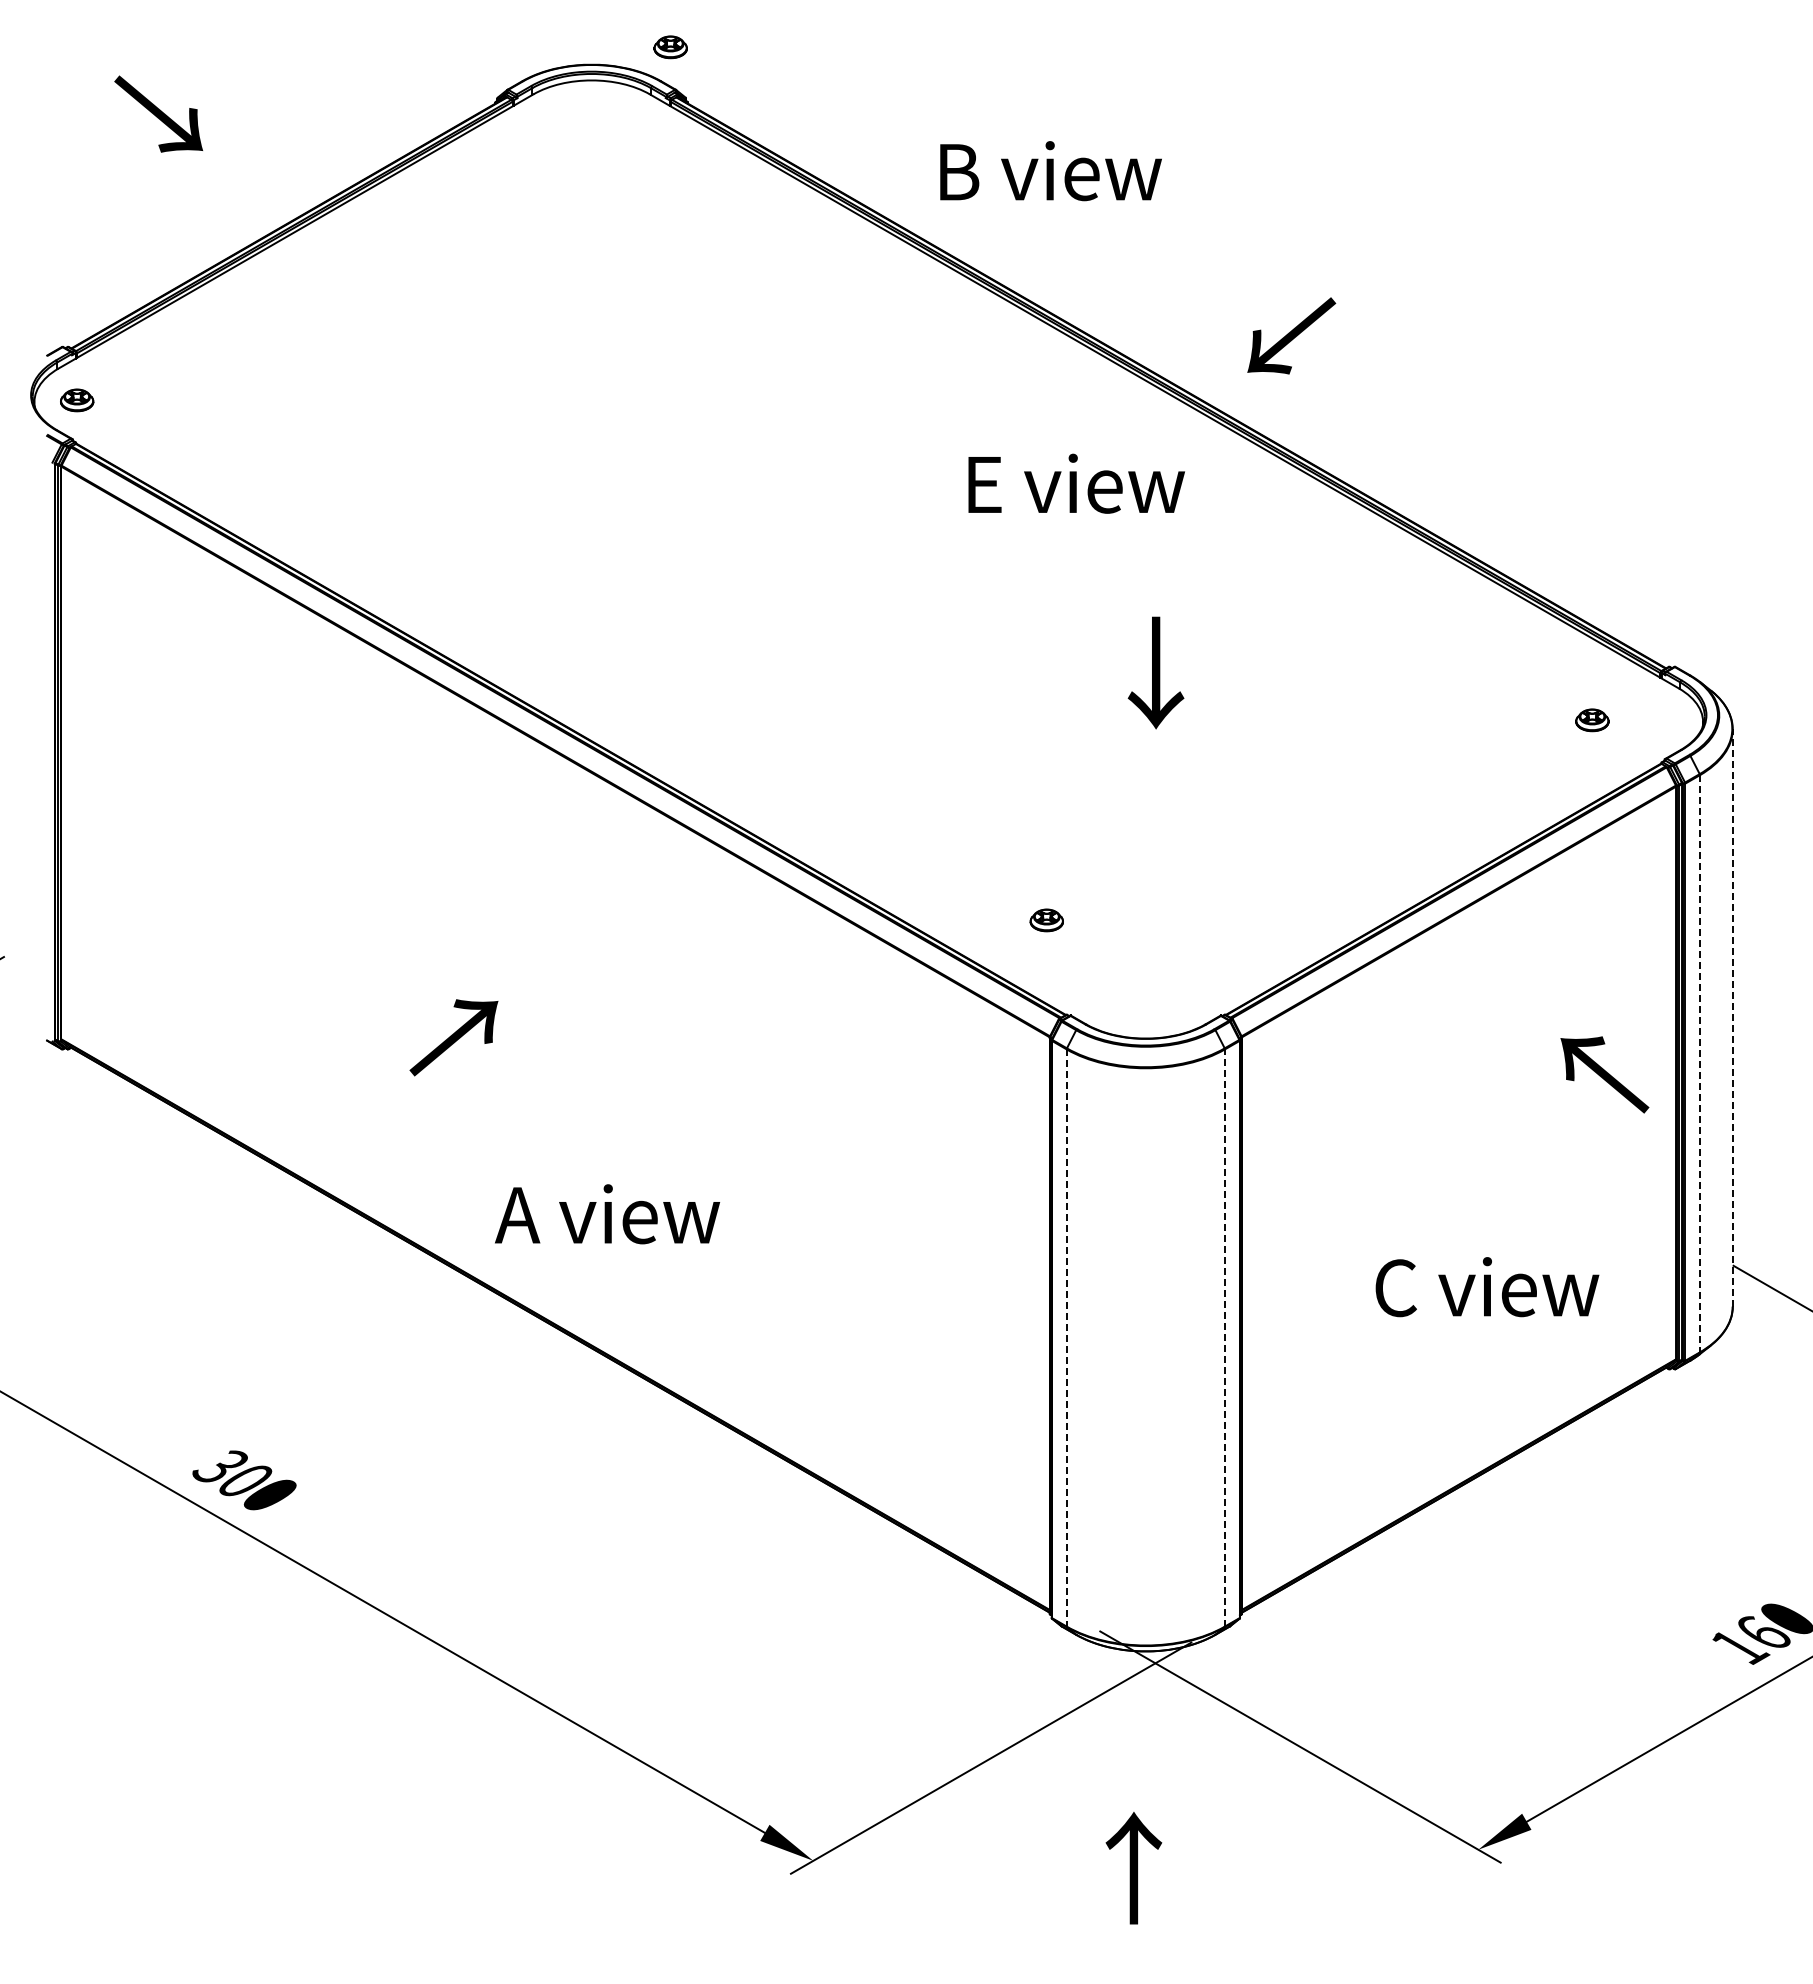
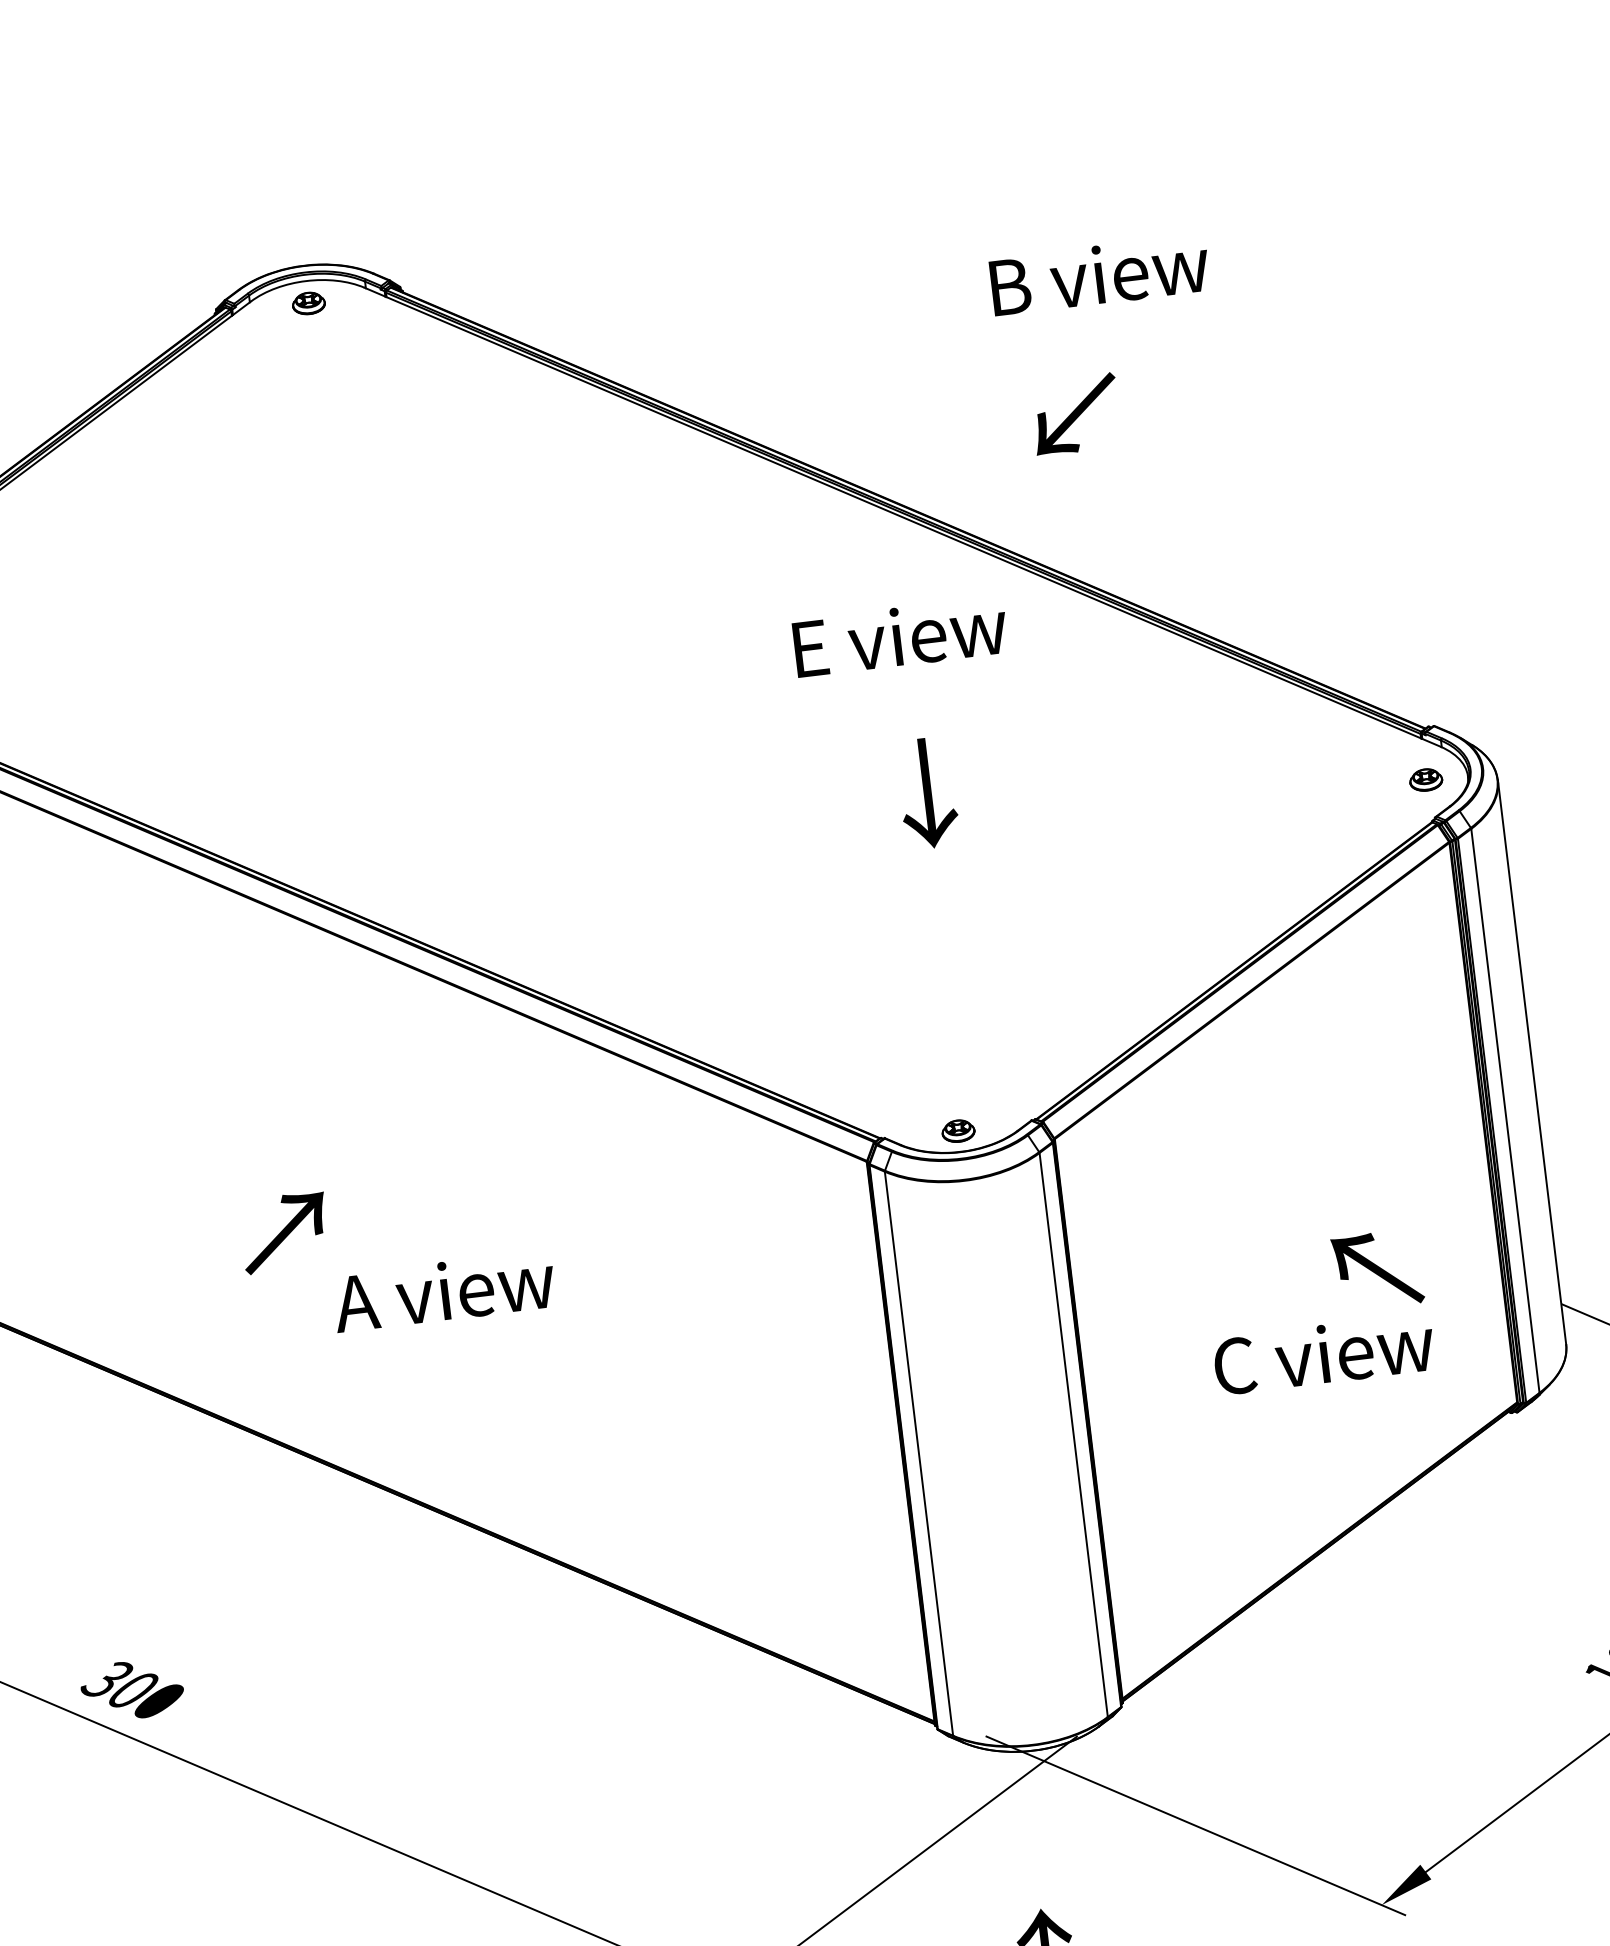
part: (670, 47) -> (308, 303), moved
text: (1050, 171) -> (1099, 275), moved
text: (1291, 335) -> (1075, 414), moved
text: (1076, 483) -> (900, 636), moved
part: (1592, 720) -> (1426, 780), moved
part: (1046, 920) -> (958, 1131), moved
line: (1732, 1018) -> (1531, 1062), dashed -> solid
line: (1699, 1063) -> (1504, 1110), dashed -> solid
text: (1604, 1074) -> (1377, 1269), moved
text: (607, 1214) -> (444, 1291), moved
line: (1066, 1337) -> (918, 1453), dashed -> solid
line: (1225, 1337) -> (1074, 1434), dashed -> solid

